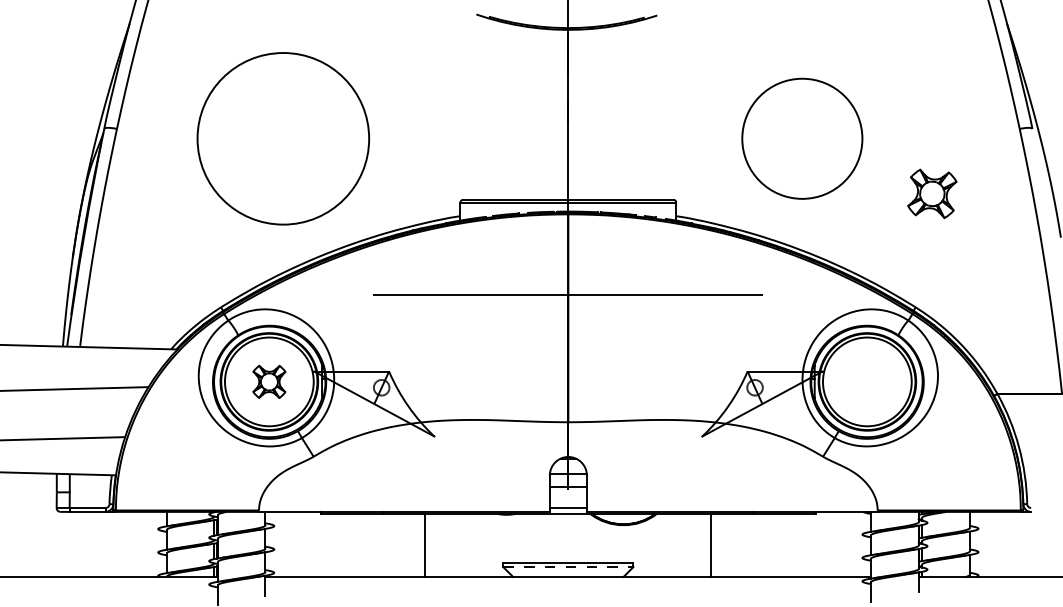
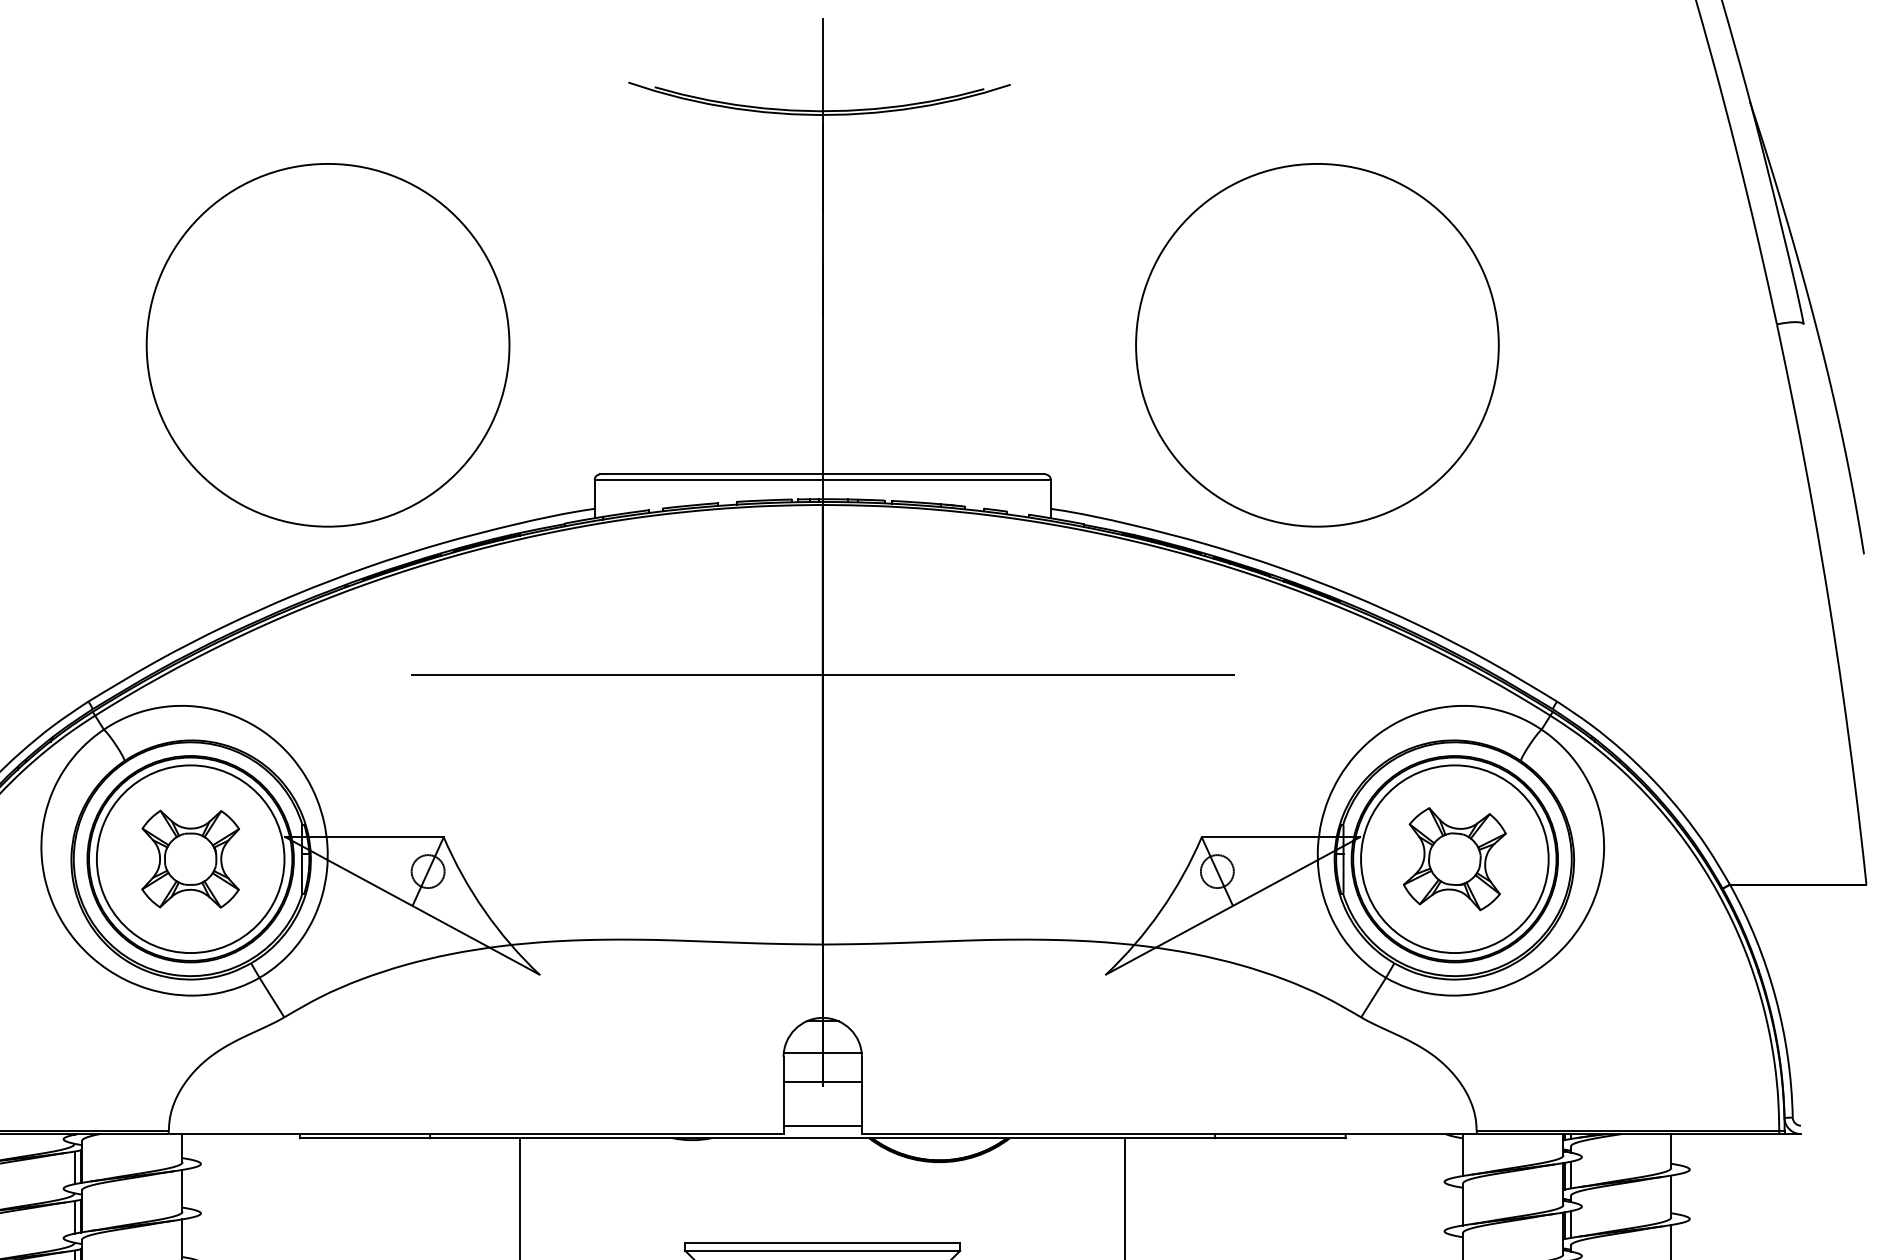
circle: (283, 138) -> (328, 344), moved
circle: (802, 138) -> (1317, 344), size x1.43
part: (932, 193) -> (1455, 858), moved
part: (269, 381) -> (190, 858), size x1.43
line: (568, 567) -> (823, 1251), dashed -> solid

